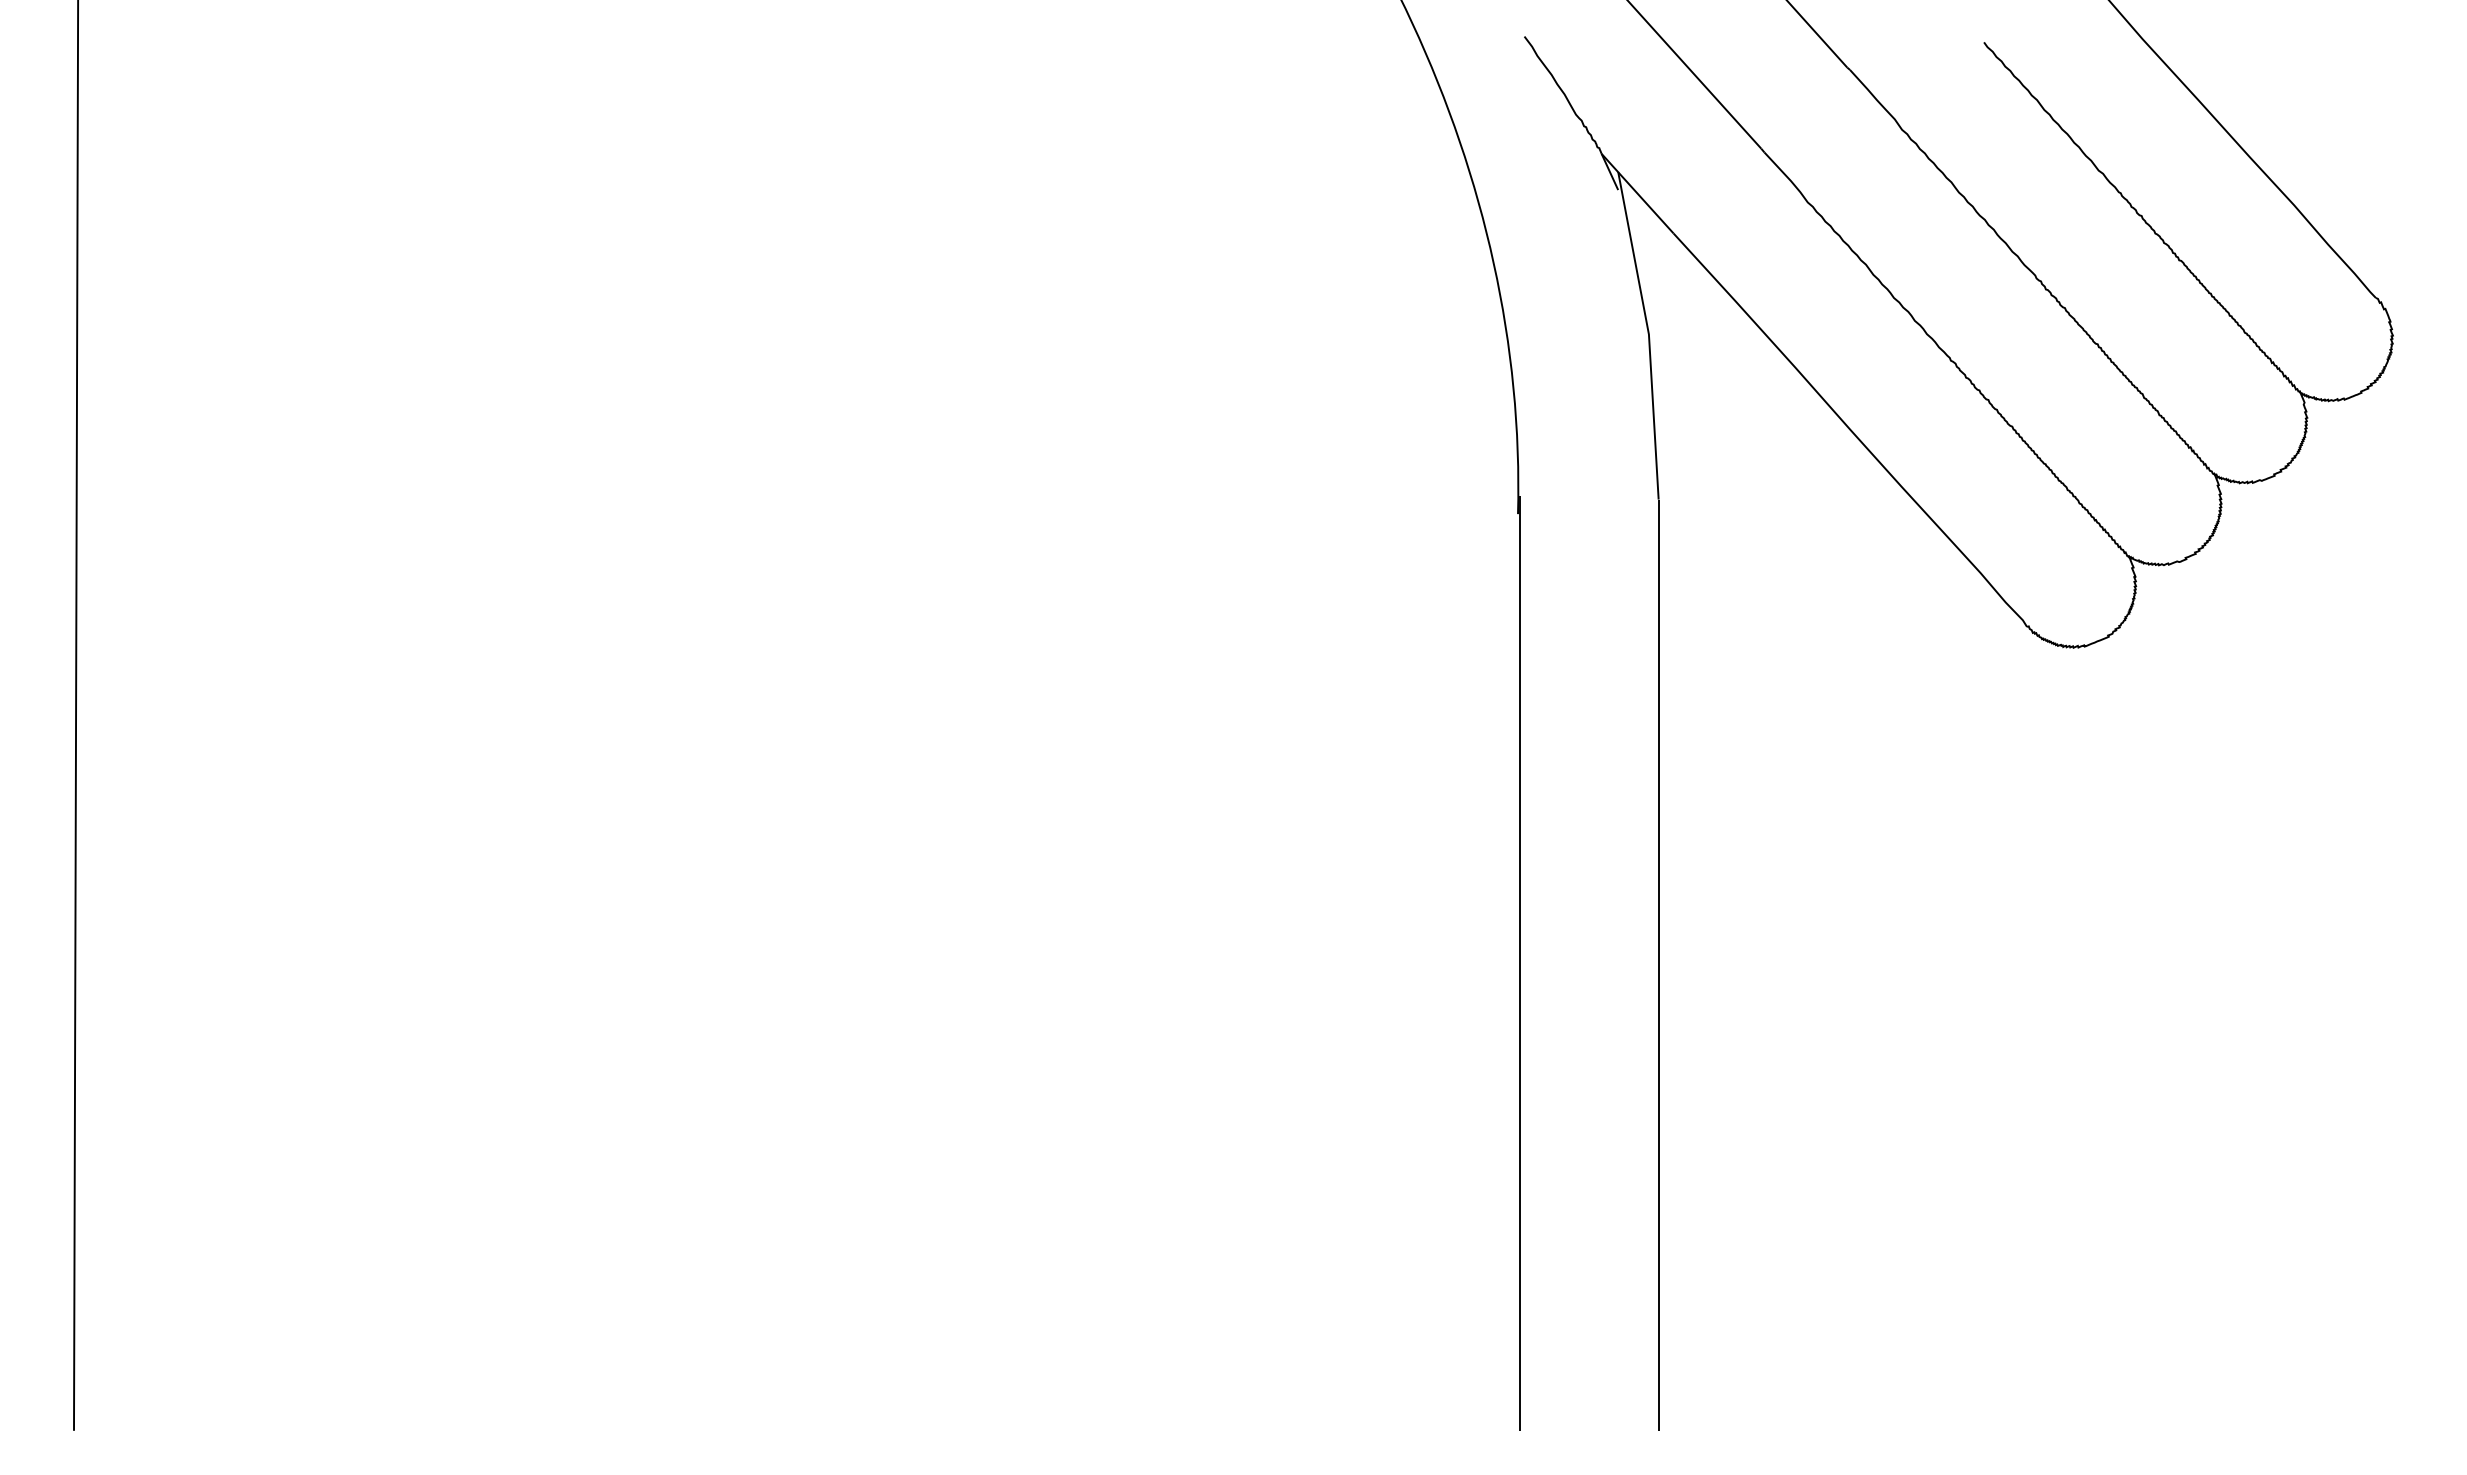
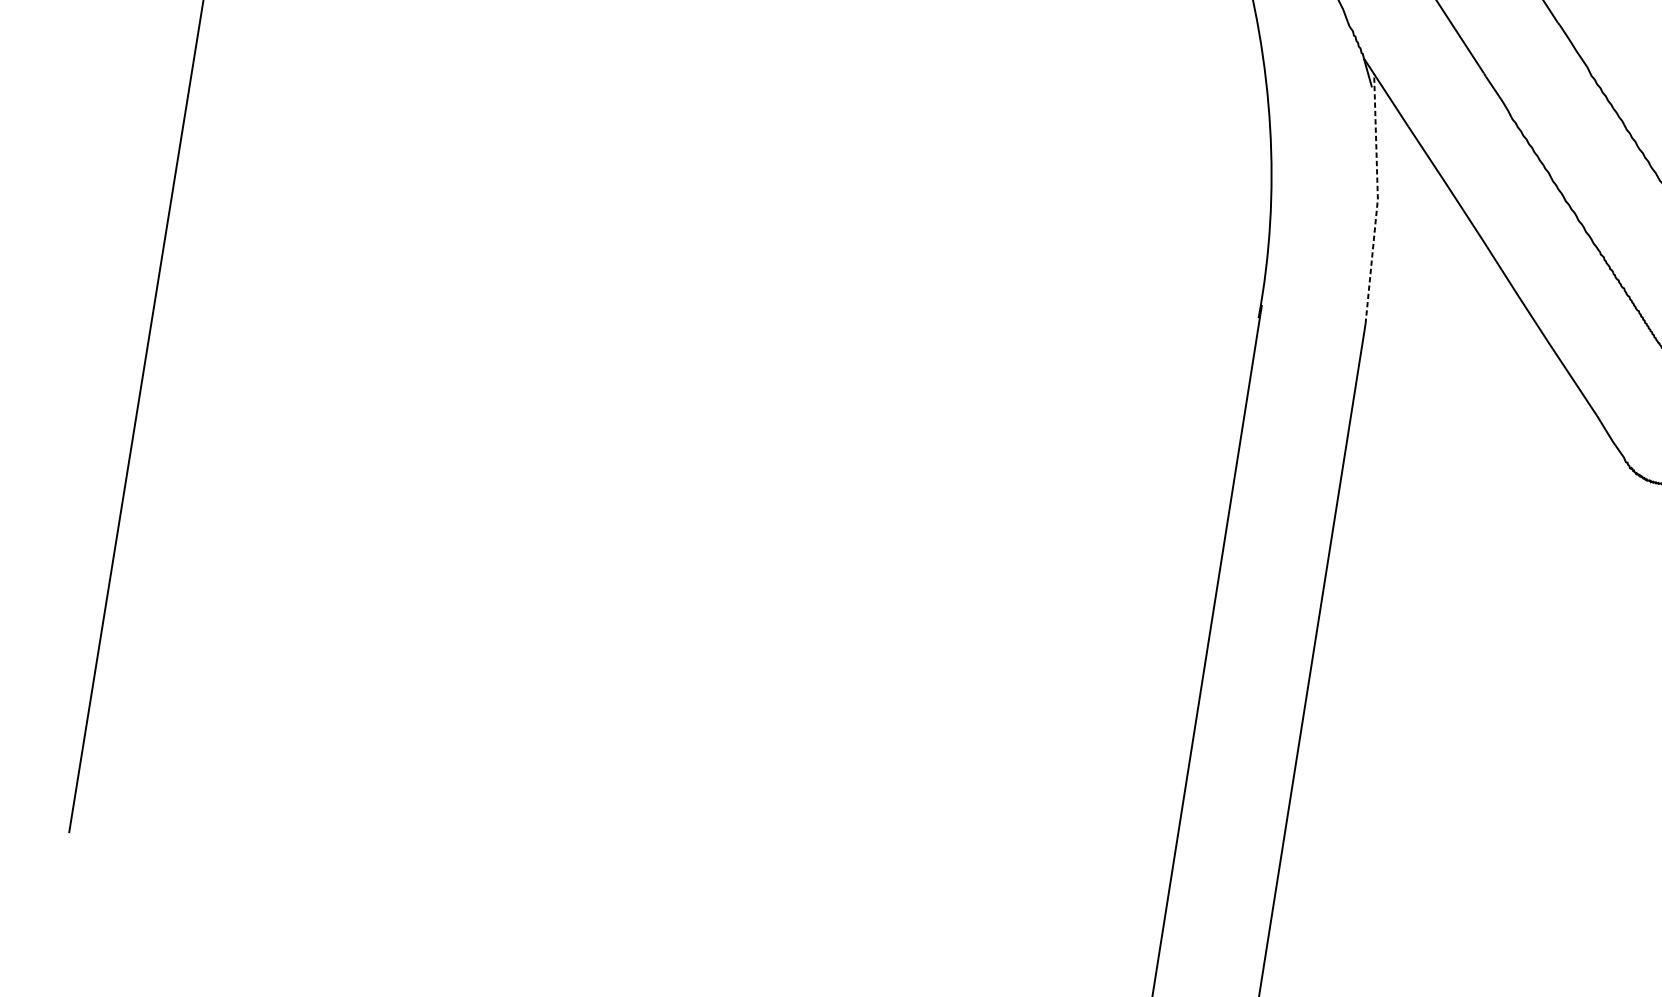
line: (1648, 334) -> (1377, 199), solid -> dashed

